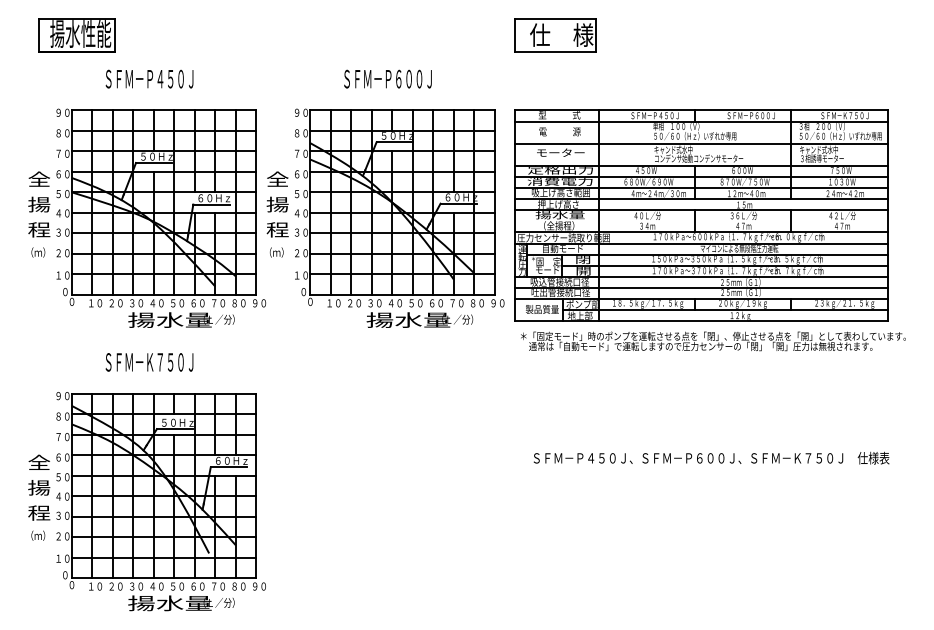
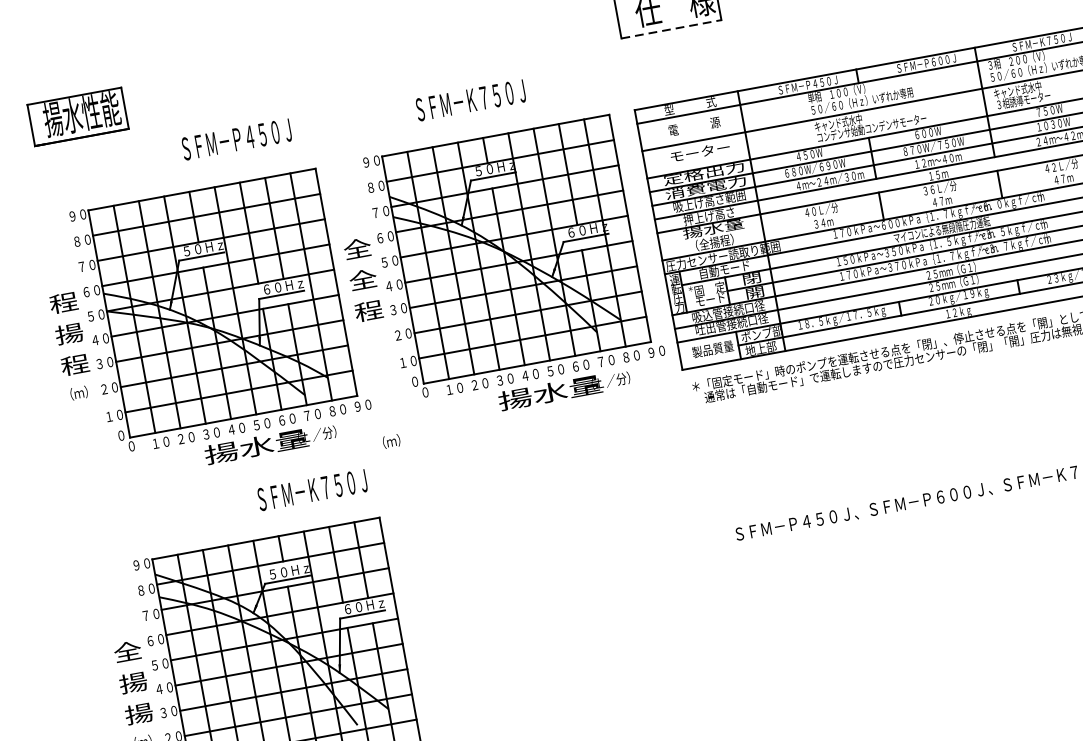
line: (555, 52) -> (671, 29), solid -> dashed
text: (149, 78) -> (236, 138), moved
text: (398, 78) -> (483, 97), ＳＦＭ－Ｐ６００Ｊ -> ＳＦＭ－Ｋ７５０Ｊ
text: (39, 179) -> (64, 302), 全 -> 程
text: (277, 204) -> (362, 279), 揚 -> 全
text: (276, 252) -> (391, 441), moved
text: (149, 362) -> (312, 490), moved
text: (39, 512) -> (139, 713), 程 -> 揚

